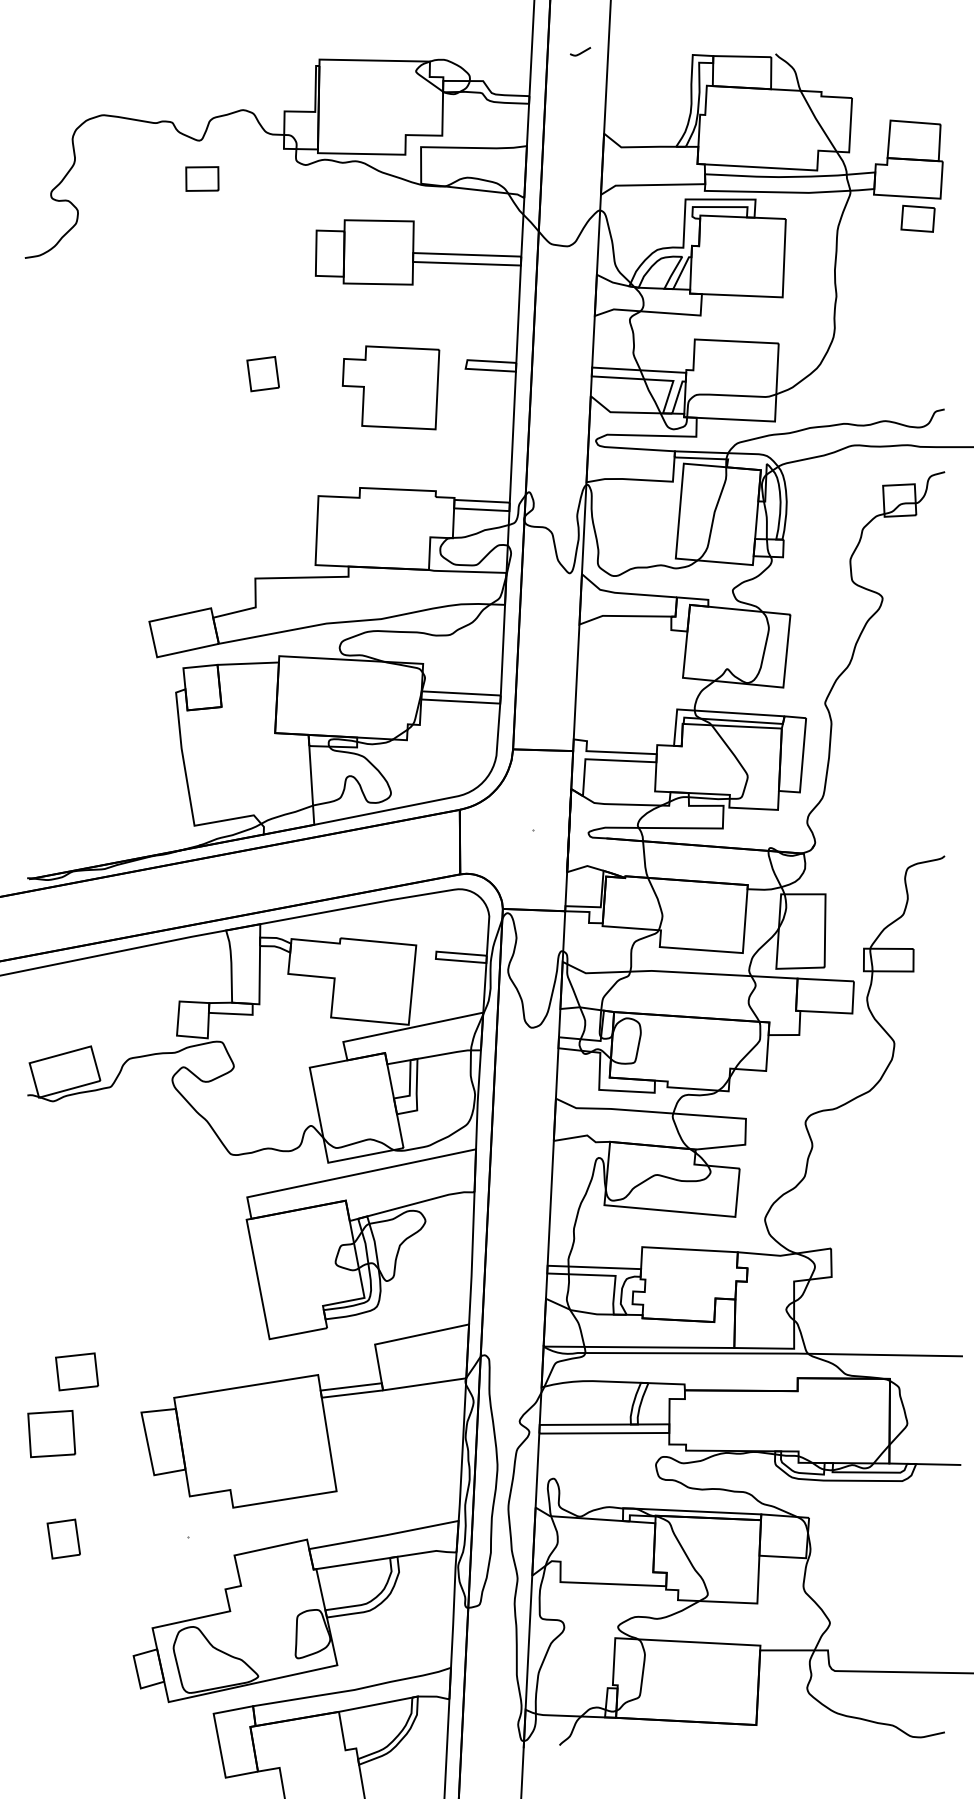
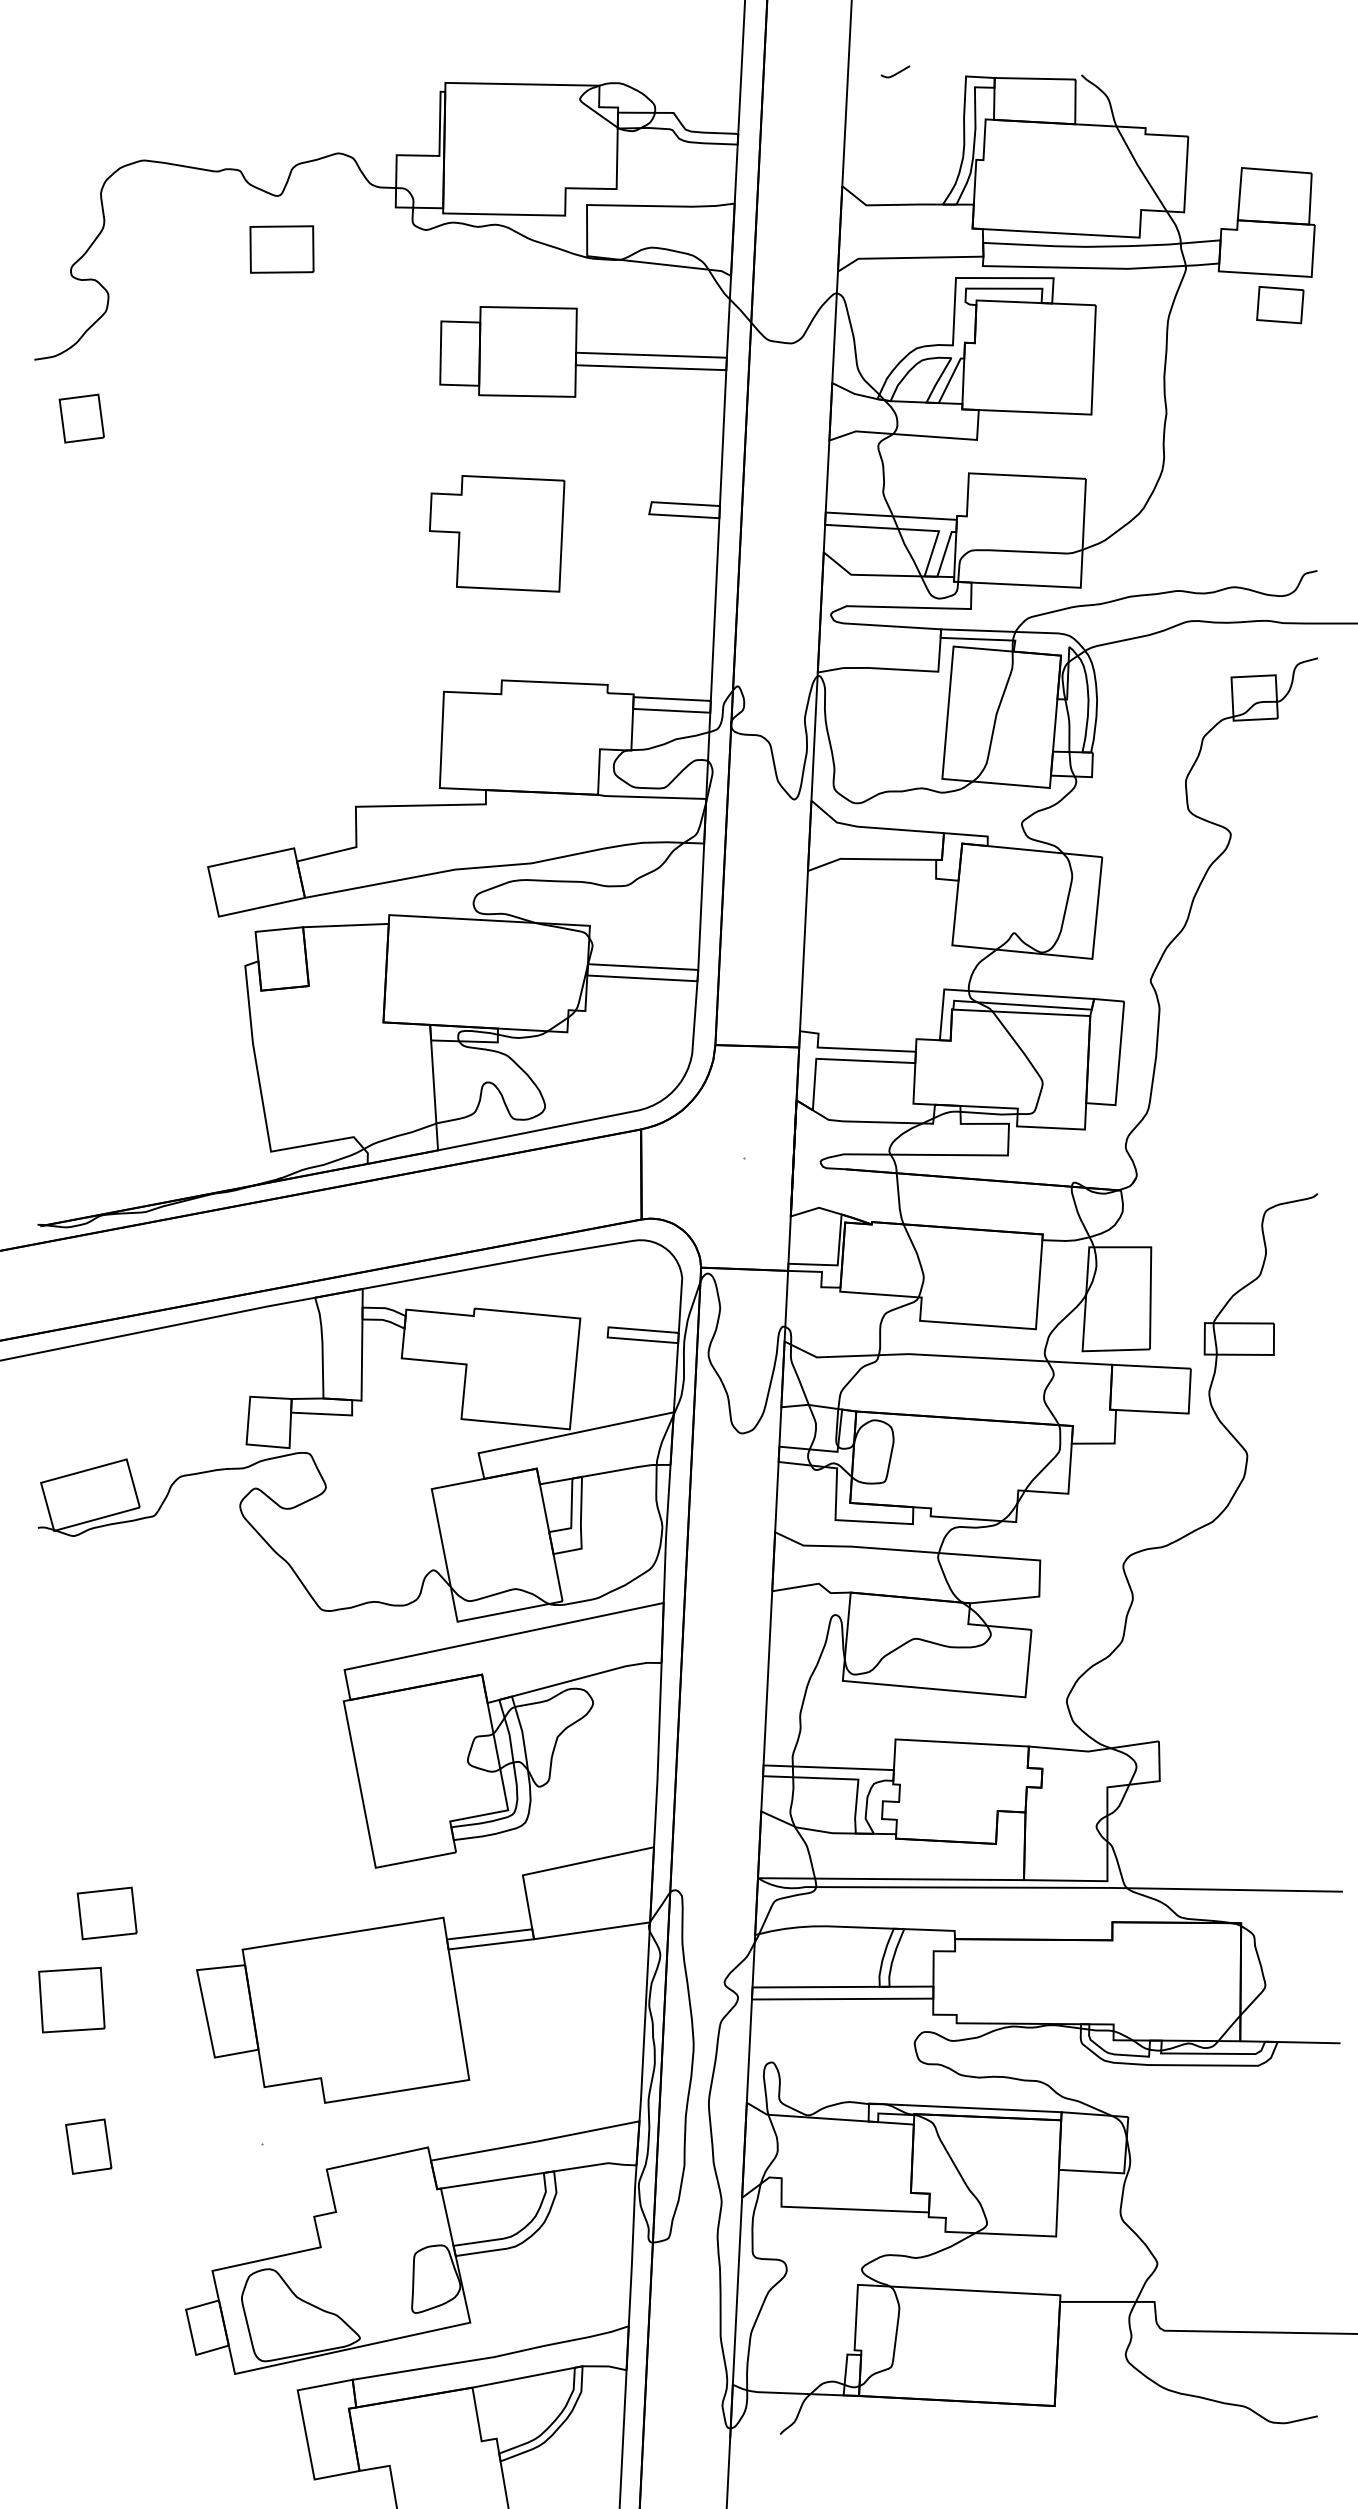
curve: (581, 52) -> (896, 72), moved
part: (202, 179) -> (281, 249), size x1.4
part: (262, 374) -> (81, 418), moved
part: (391, 387) -> (497, 533), moved

